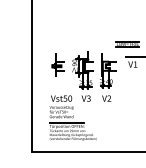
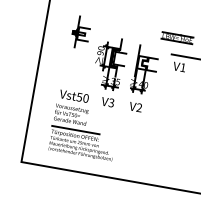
part: (57, 64) -> (80, 31), moved

